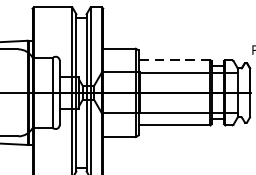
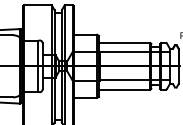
line: (174, 60) -> (124, 43), dashed -> solid

